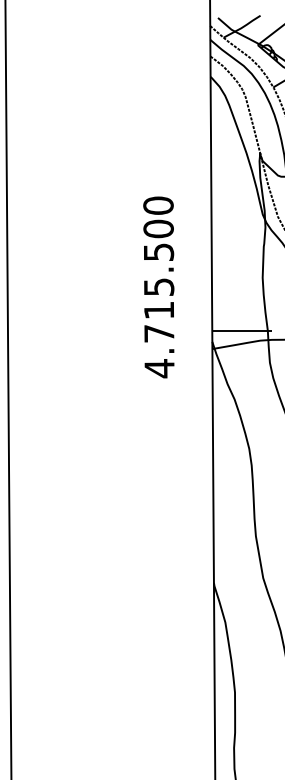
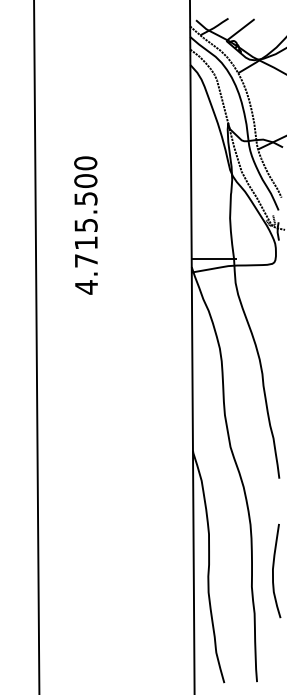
text: (158, 287) -> (85, 225), moved

